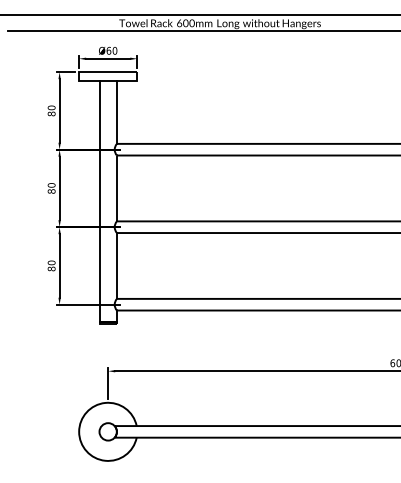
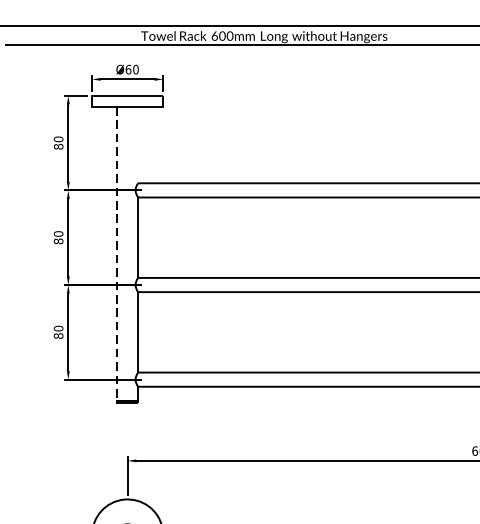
line: (116, 112) -> (137, 144), removed
line: (99, 202) -> (117, 254), solid -> dashed

